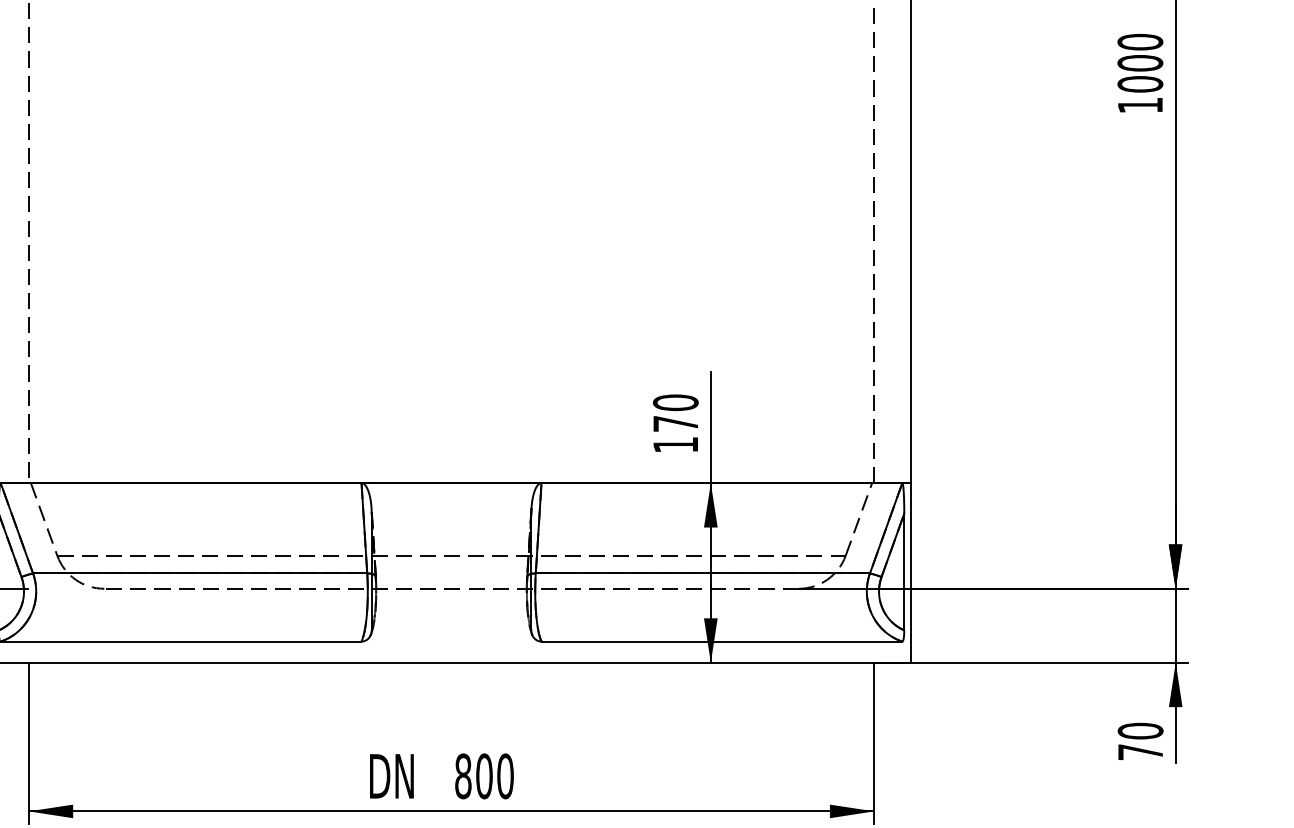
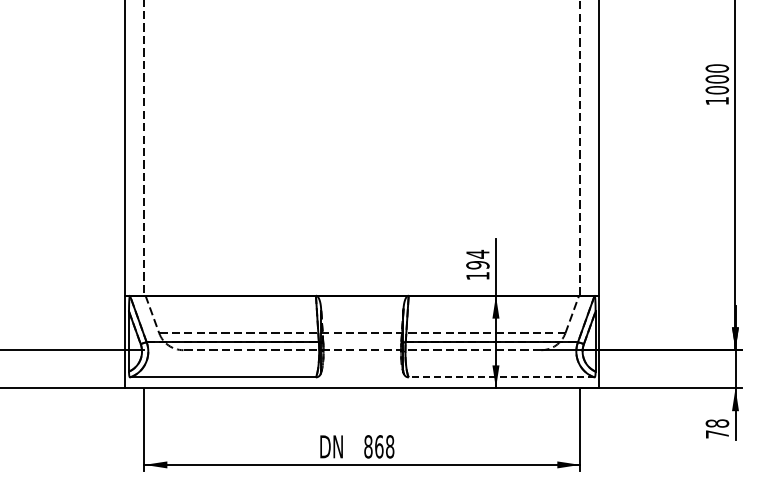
text: (675, 412) -> (477, 259), 170 -> 194
line: (721, 641) -> (501, 377), solid -> dashed
text: (1140, 731) -> (717, 423), 70 -> 78
text: (494, 775) -> (384, 446), 800 -> 868

